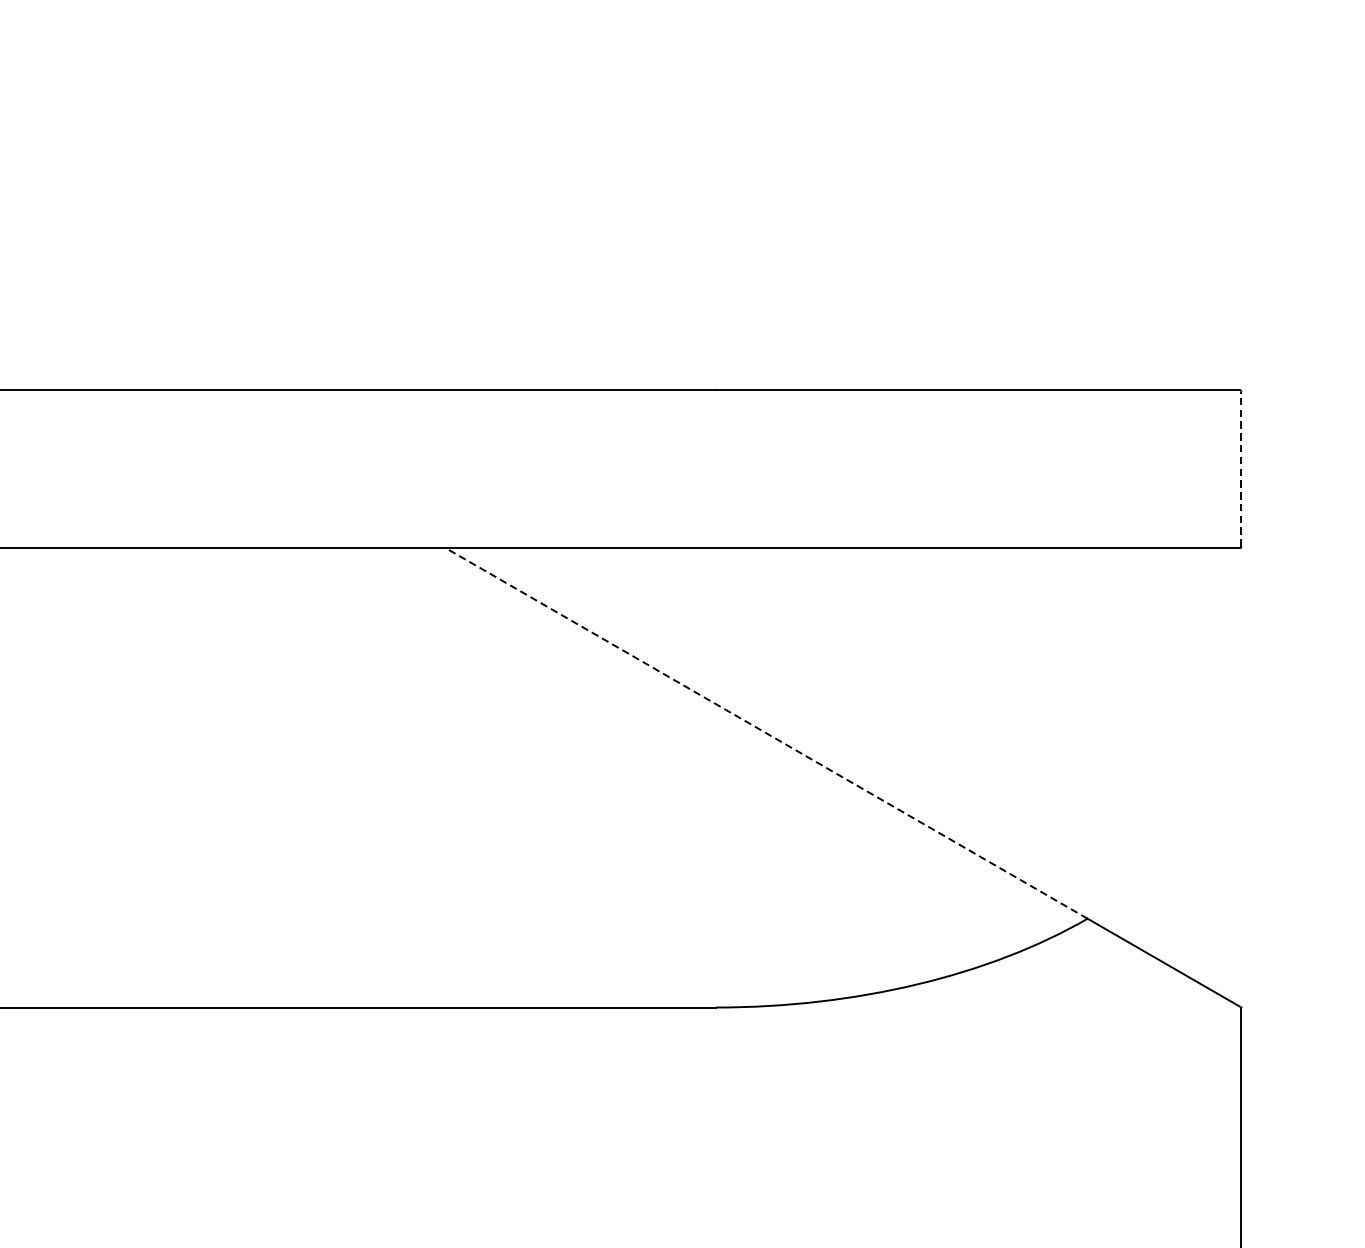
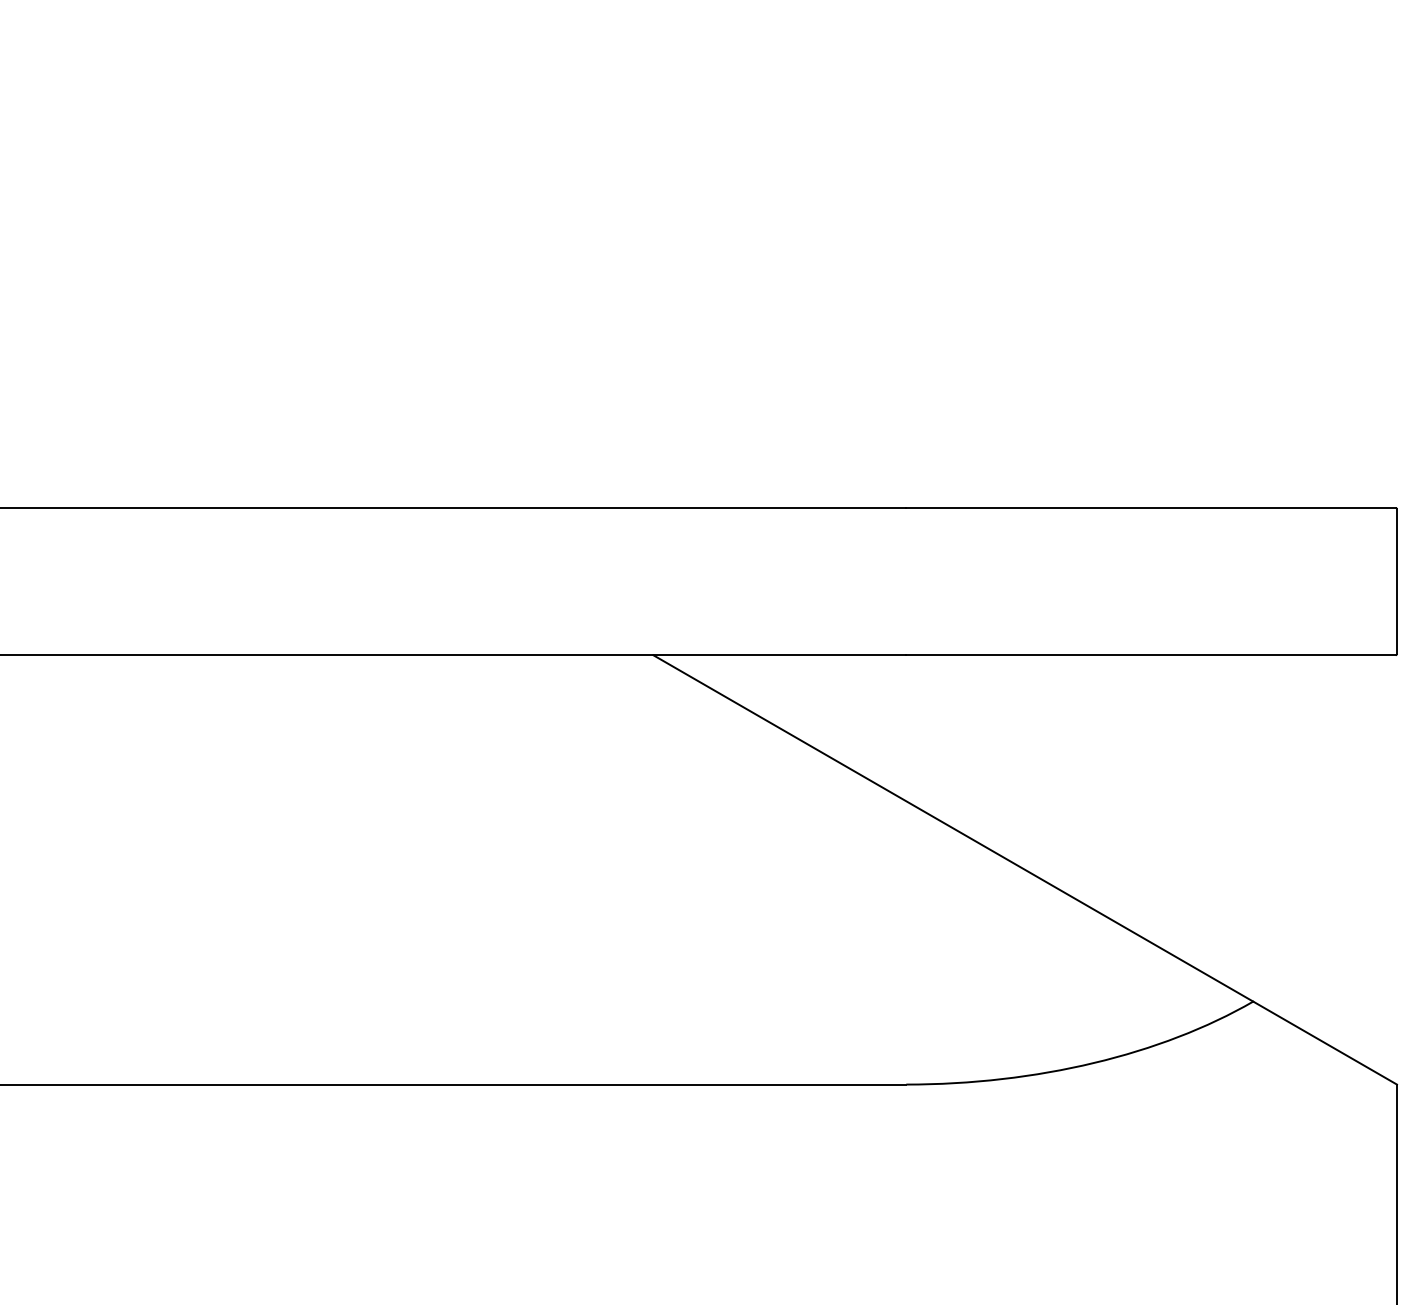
line: (1240, 469) -> (1396, 581), dashed -> solid
line: (765, 733) -> (952, 828), dashed -> solid

